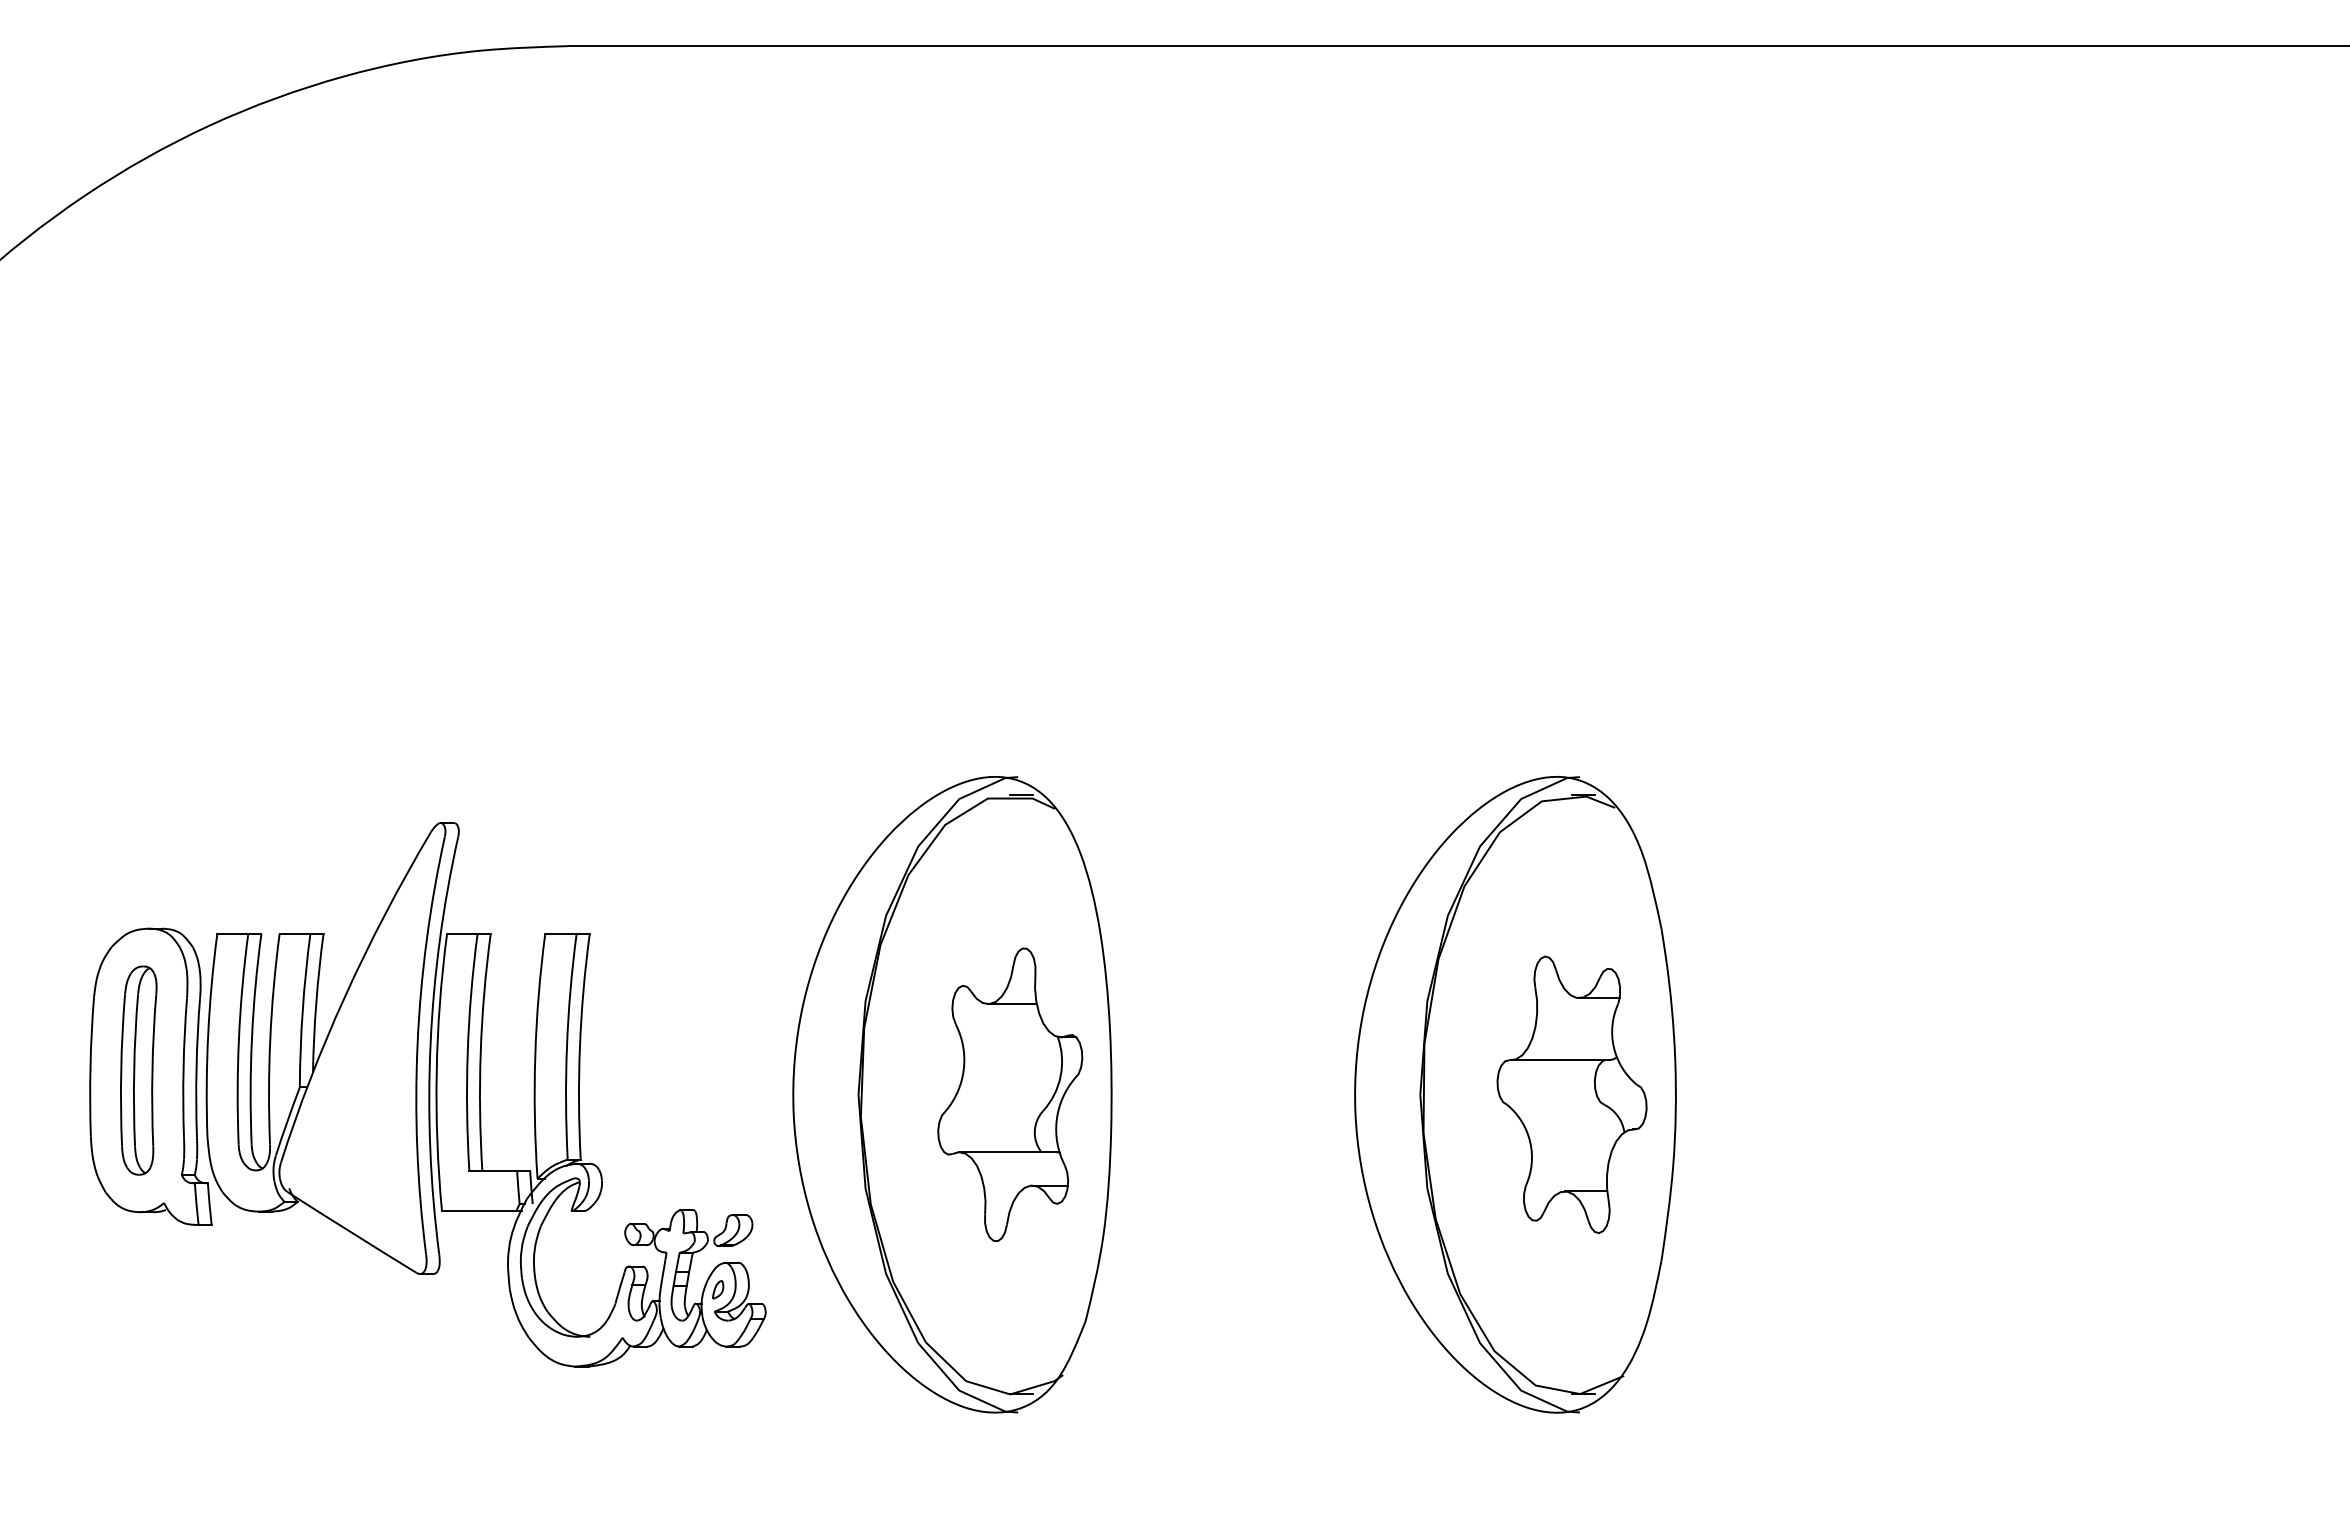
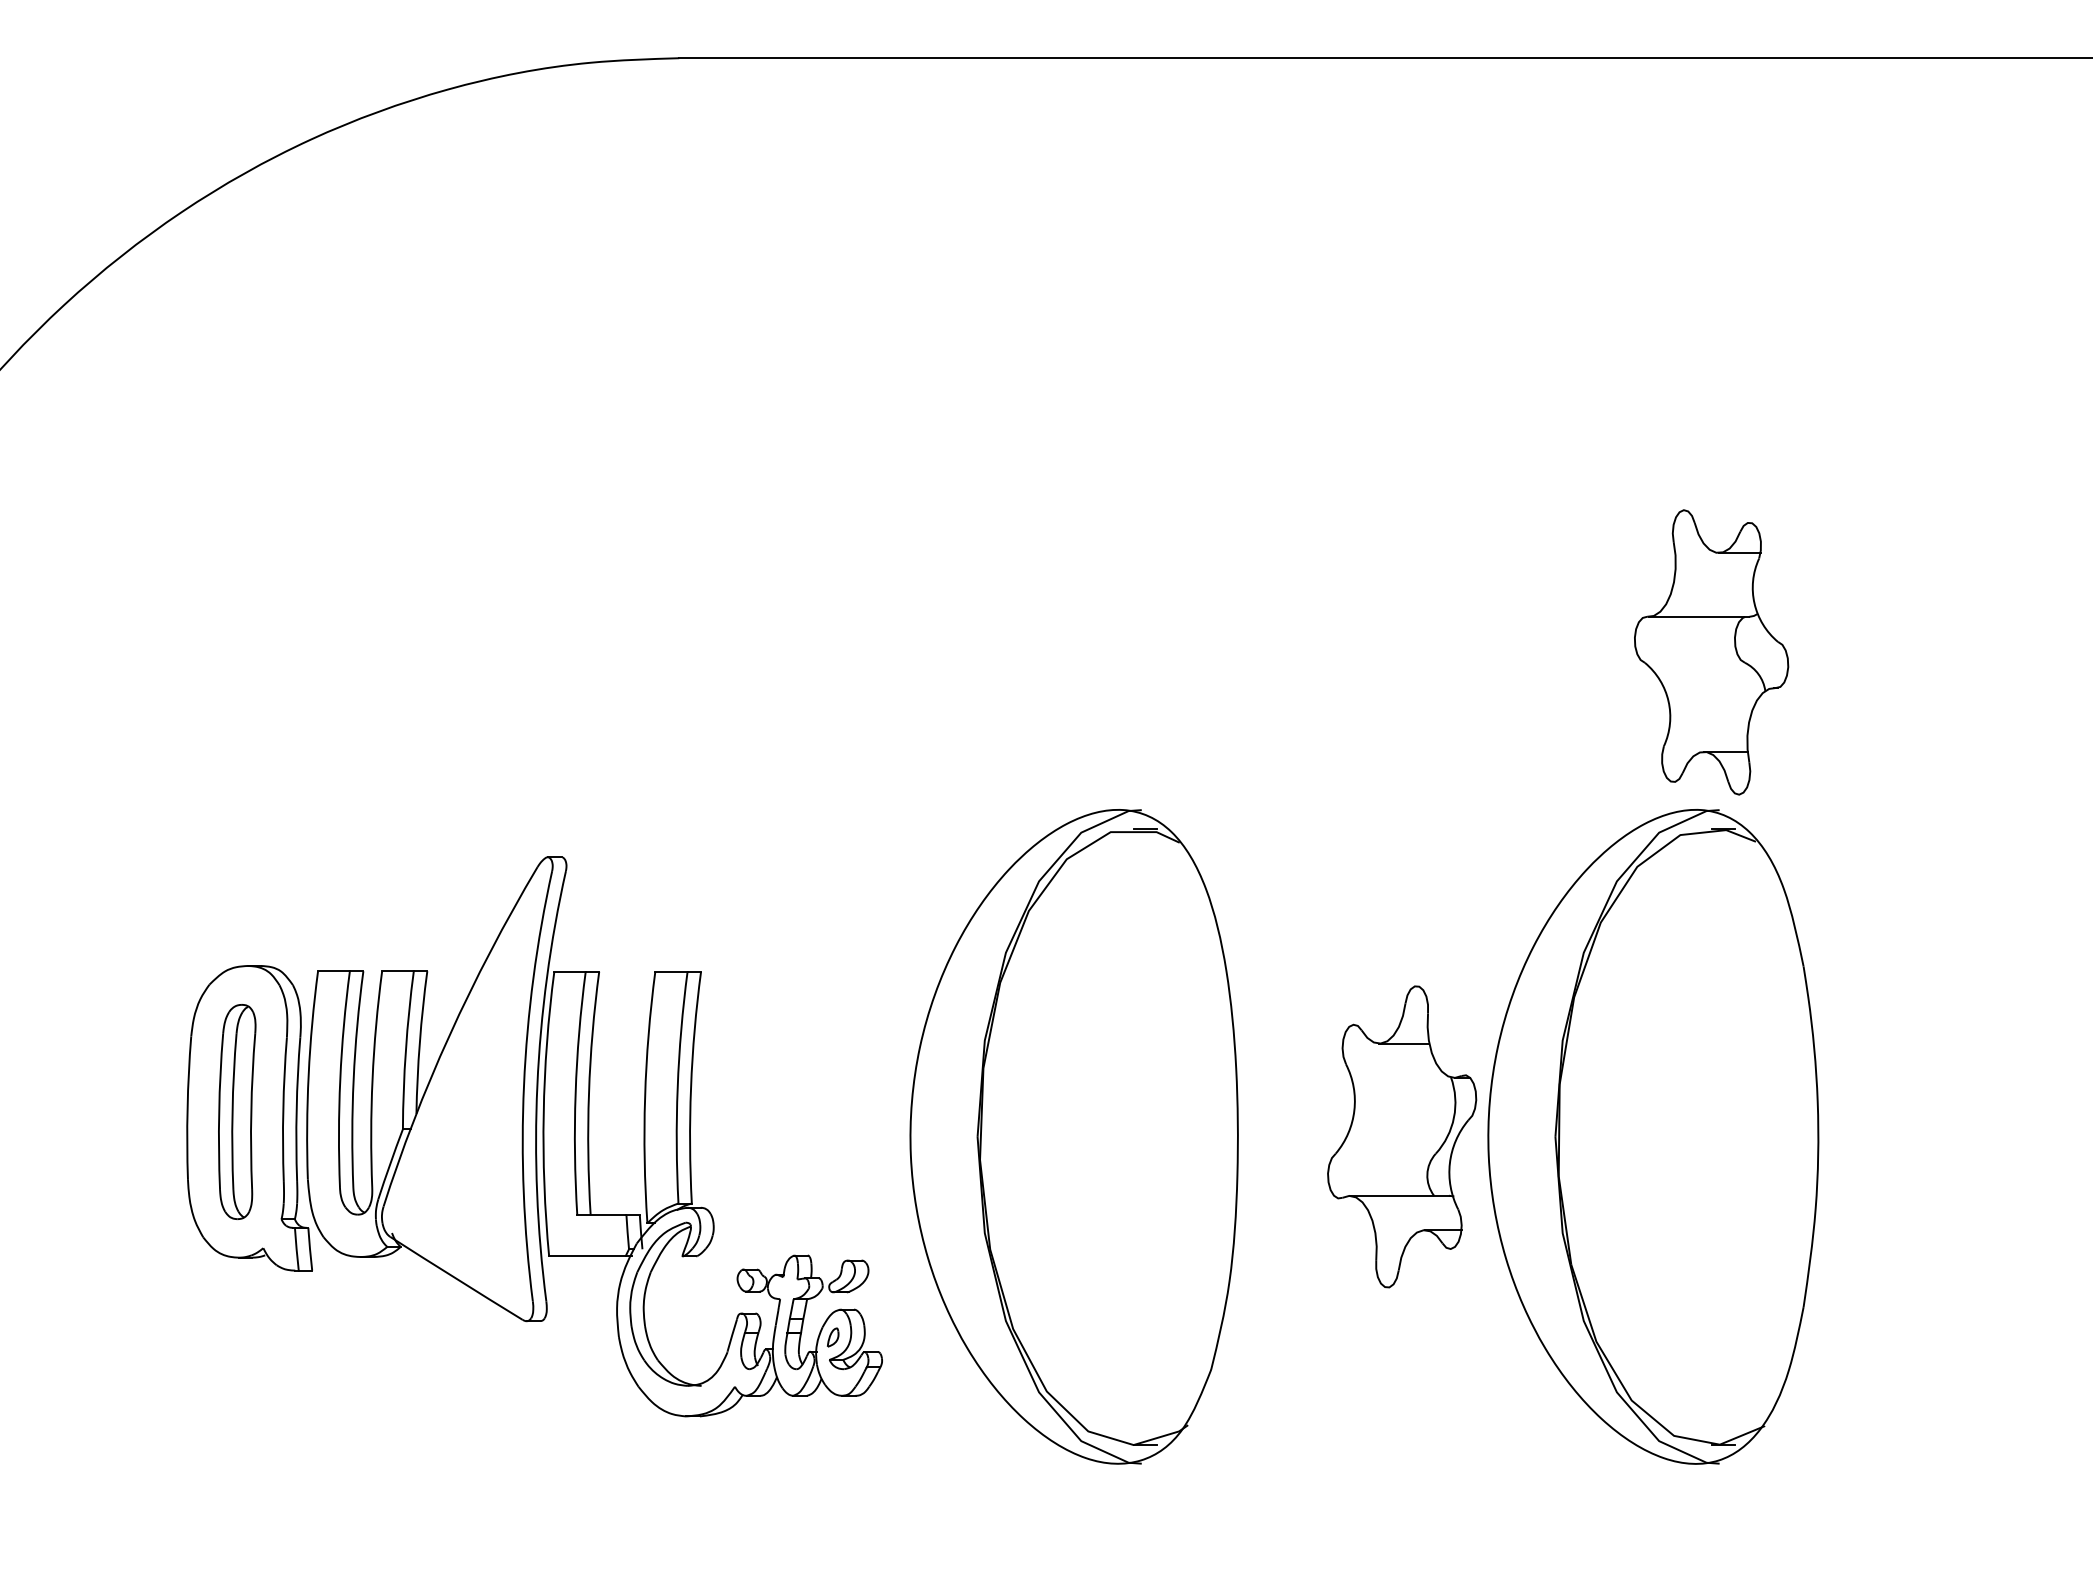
part: (1010, 1094) -> (1402, 1136), moved
part: (1571, 1094) -> (1710, 652), moved

